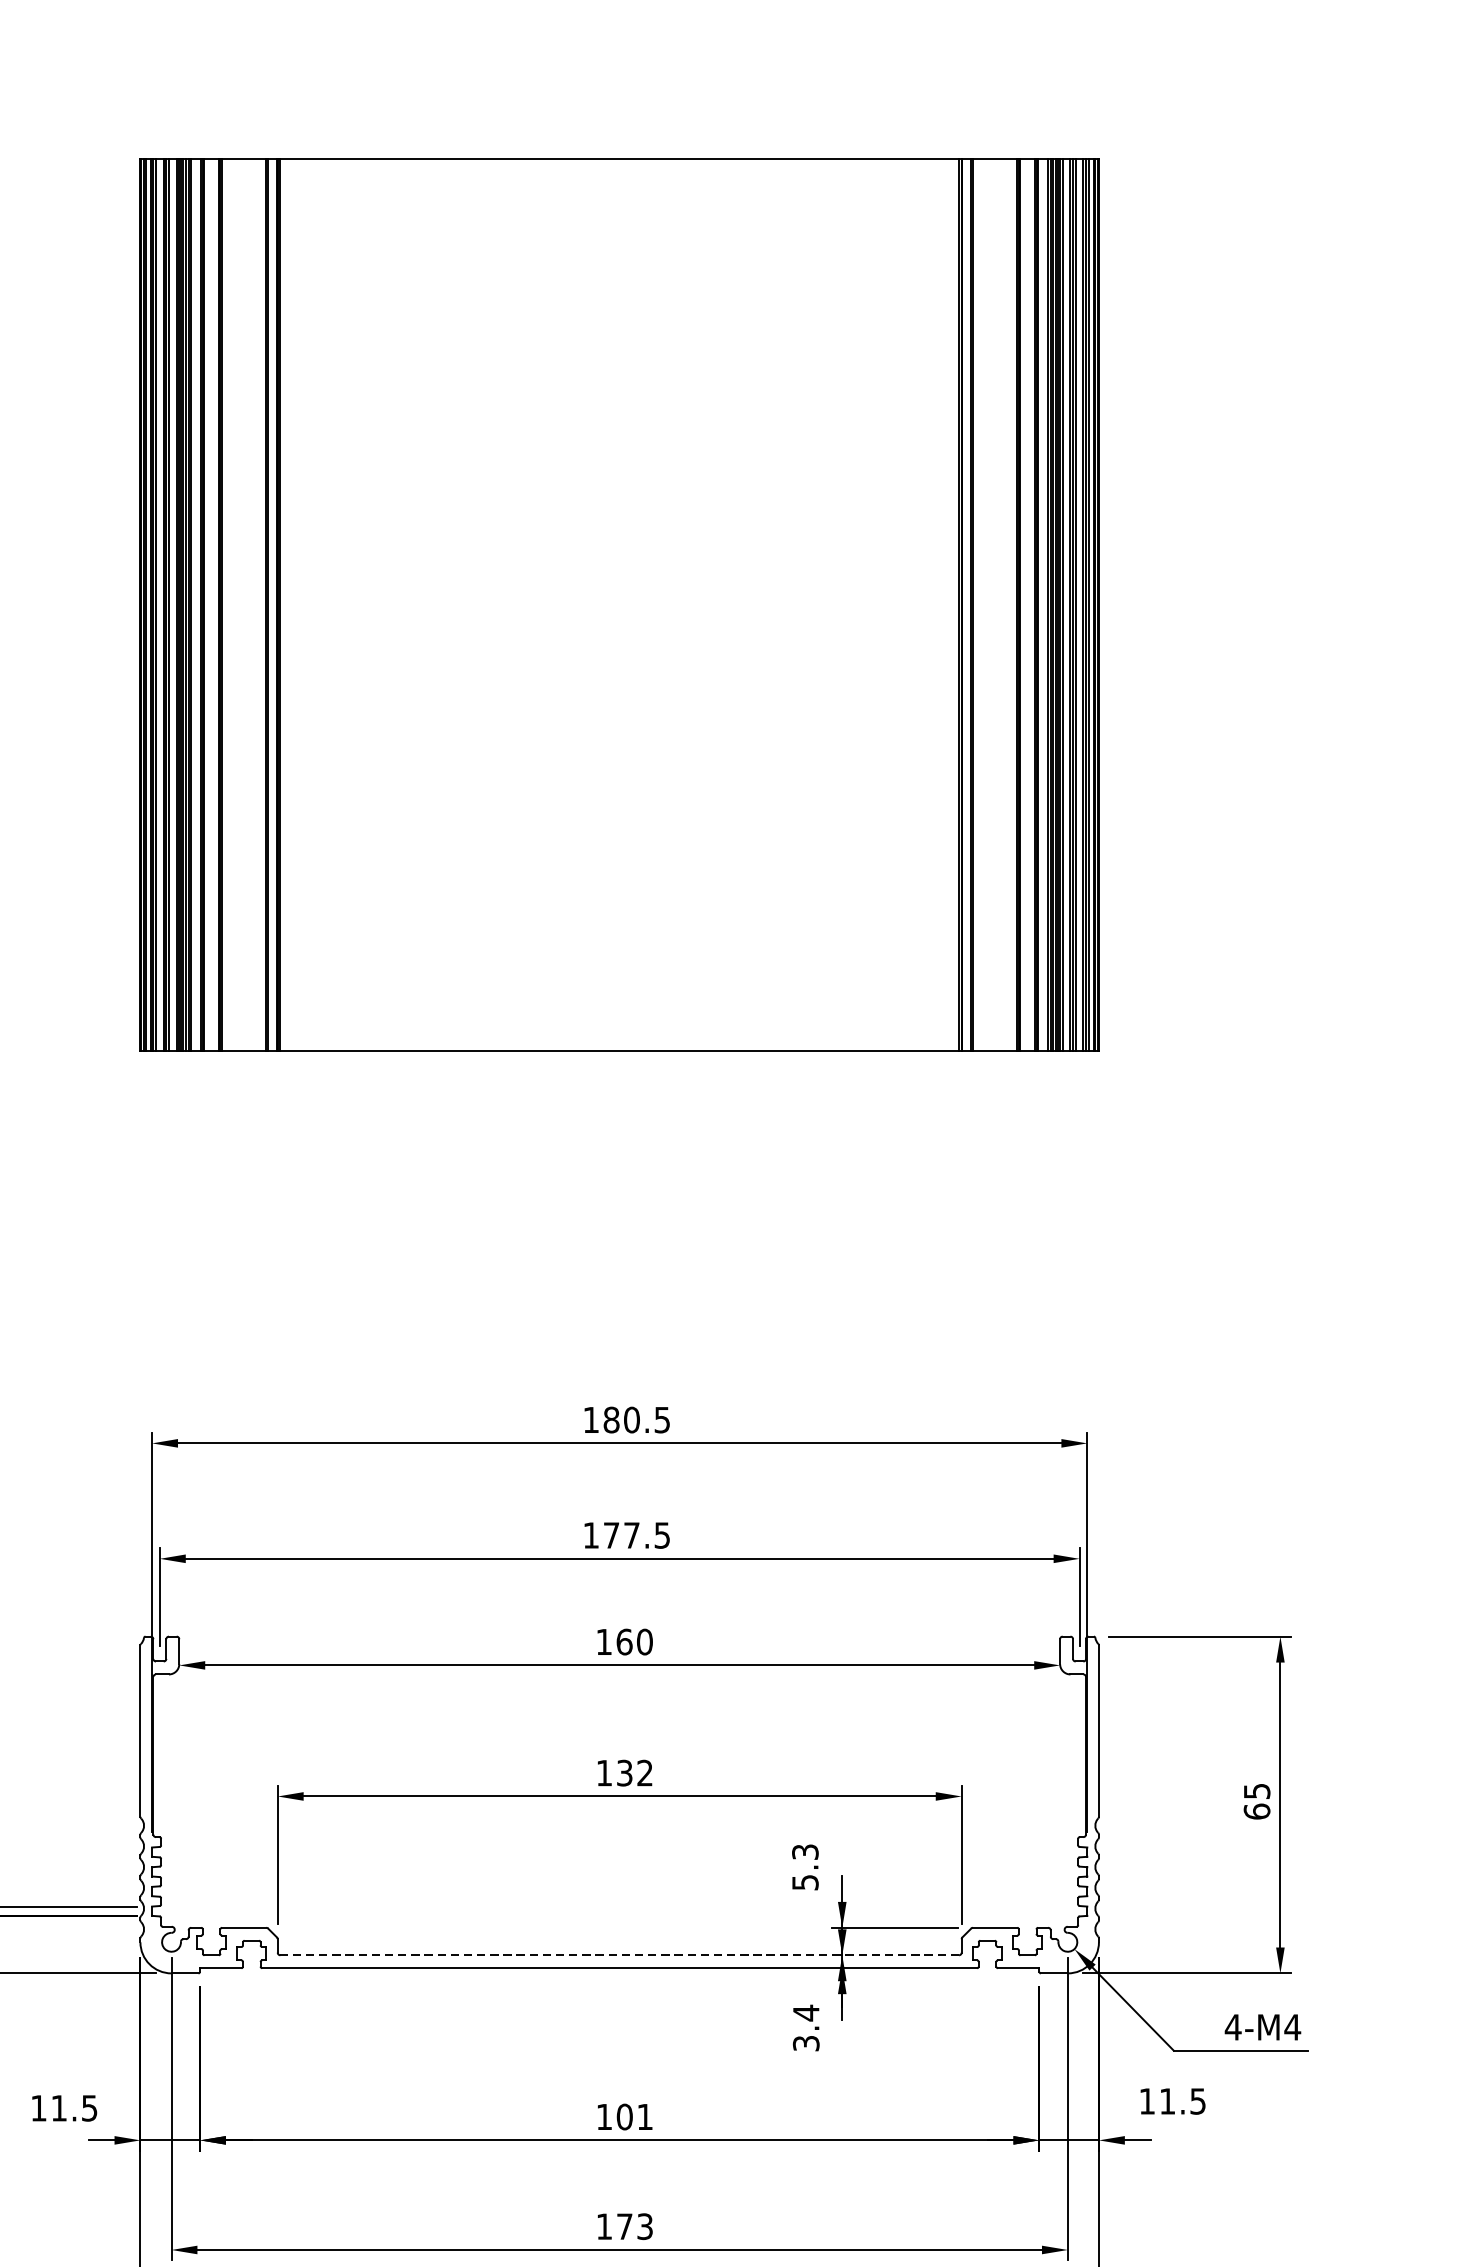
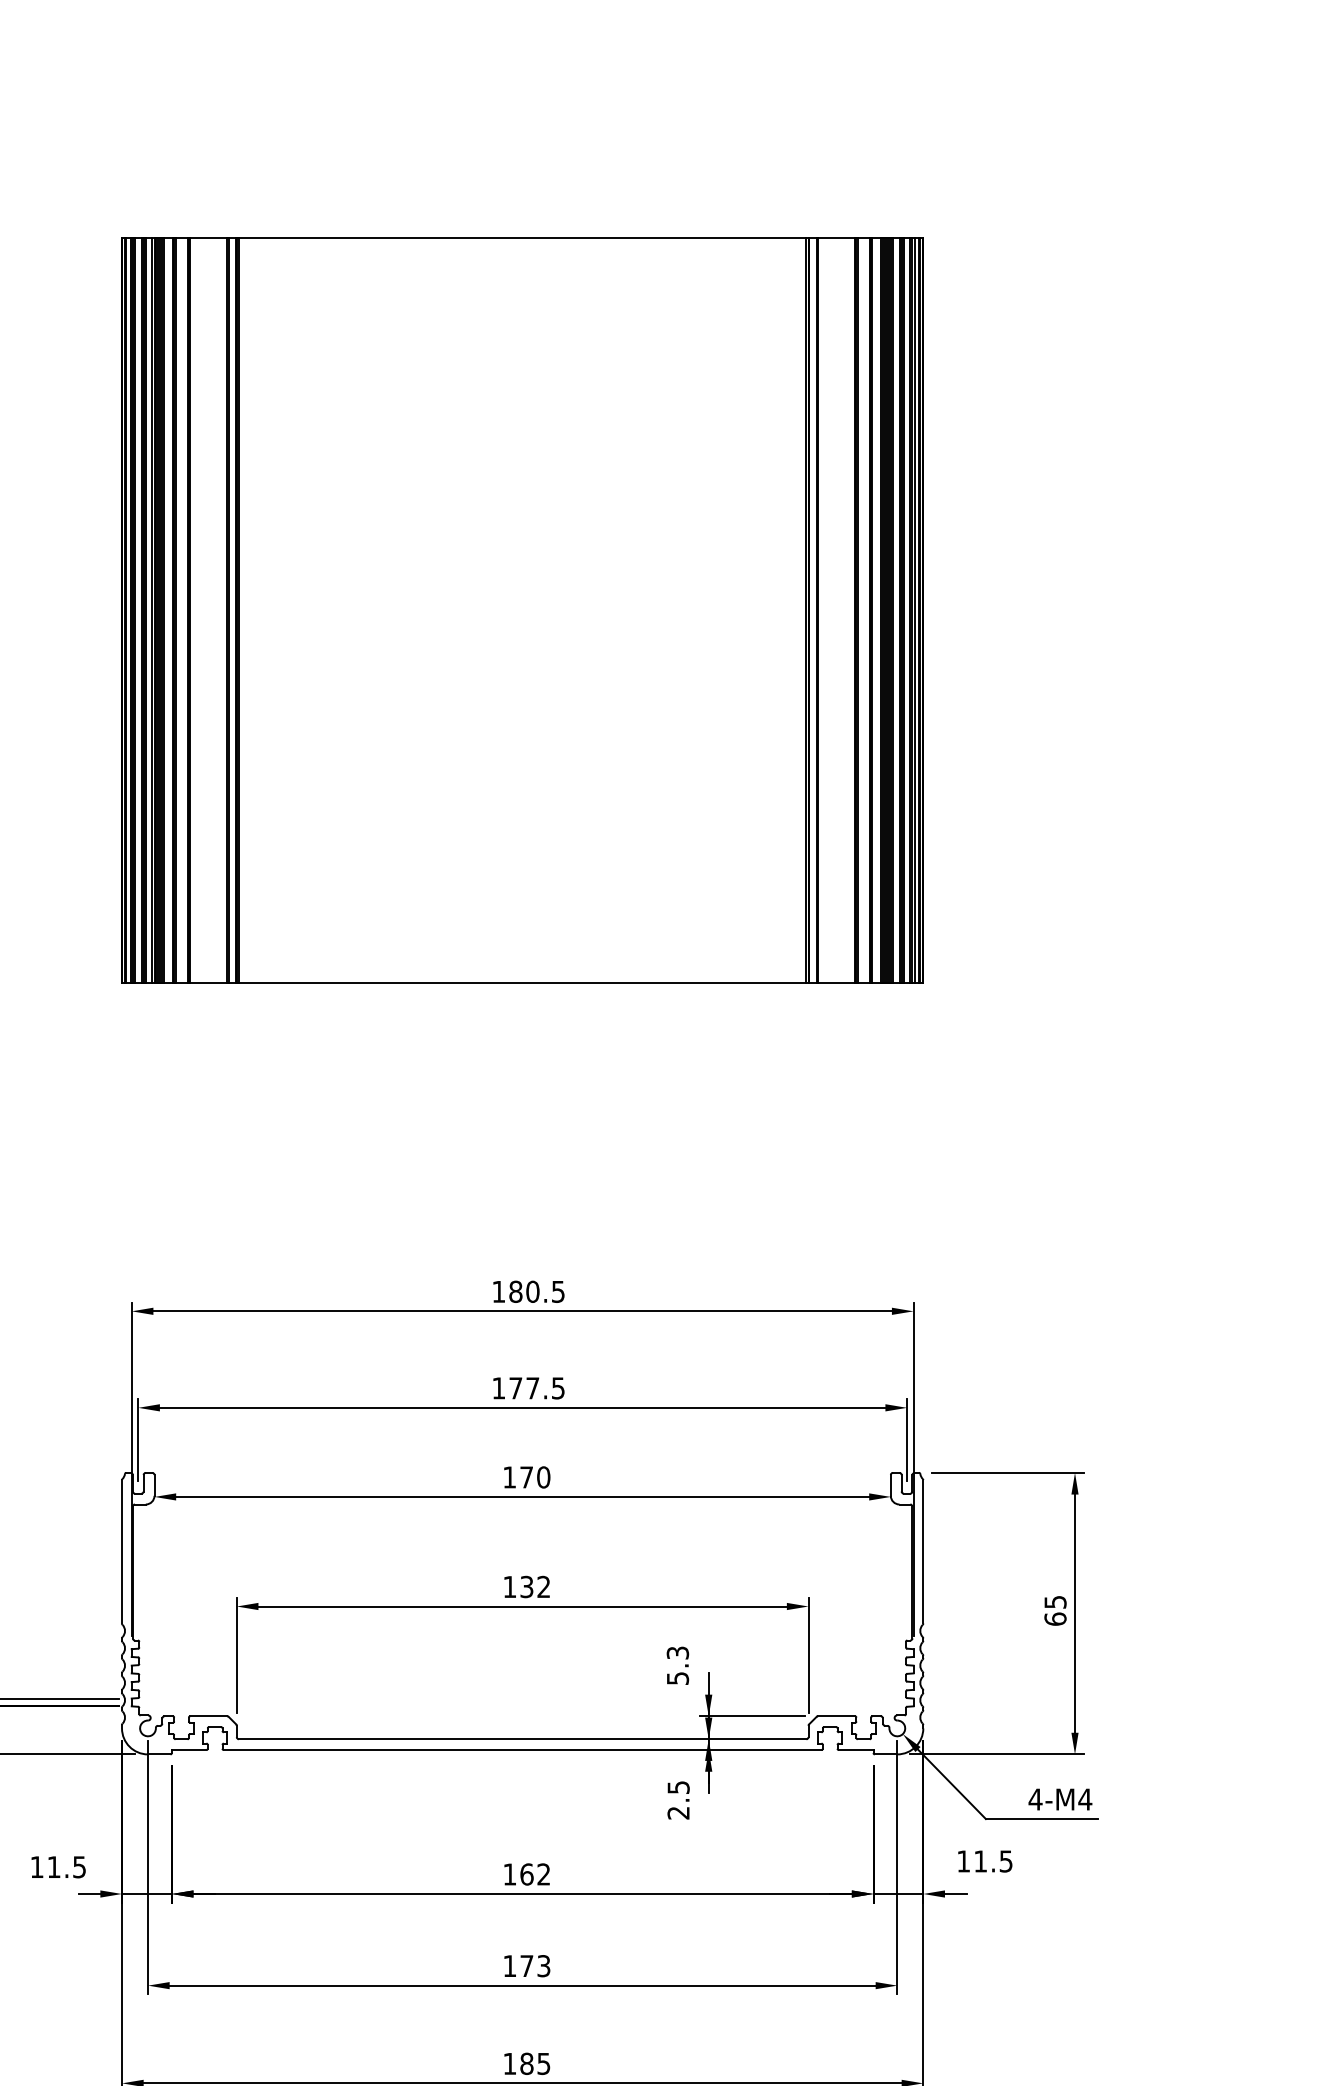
text: (624, 1642) -> (526, 1477), 160 -> 170
line: (619, 1955) -> (522, 1739), dashed -> solid
text: (806, 2027) -> (678, 1799), 3.4 -> 2.5
text: (633, 2117) -> (534, 1874), 101 -> 162

